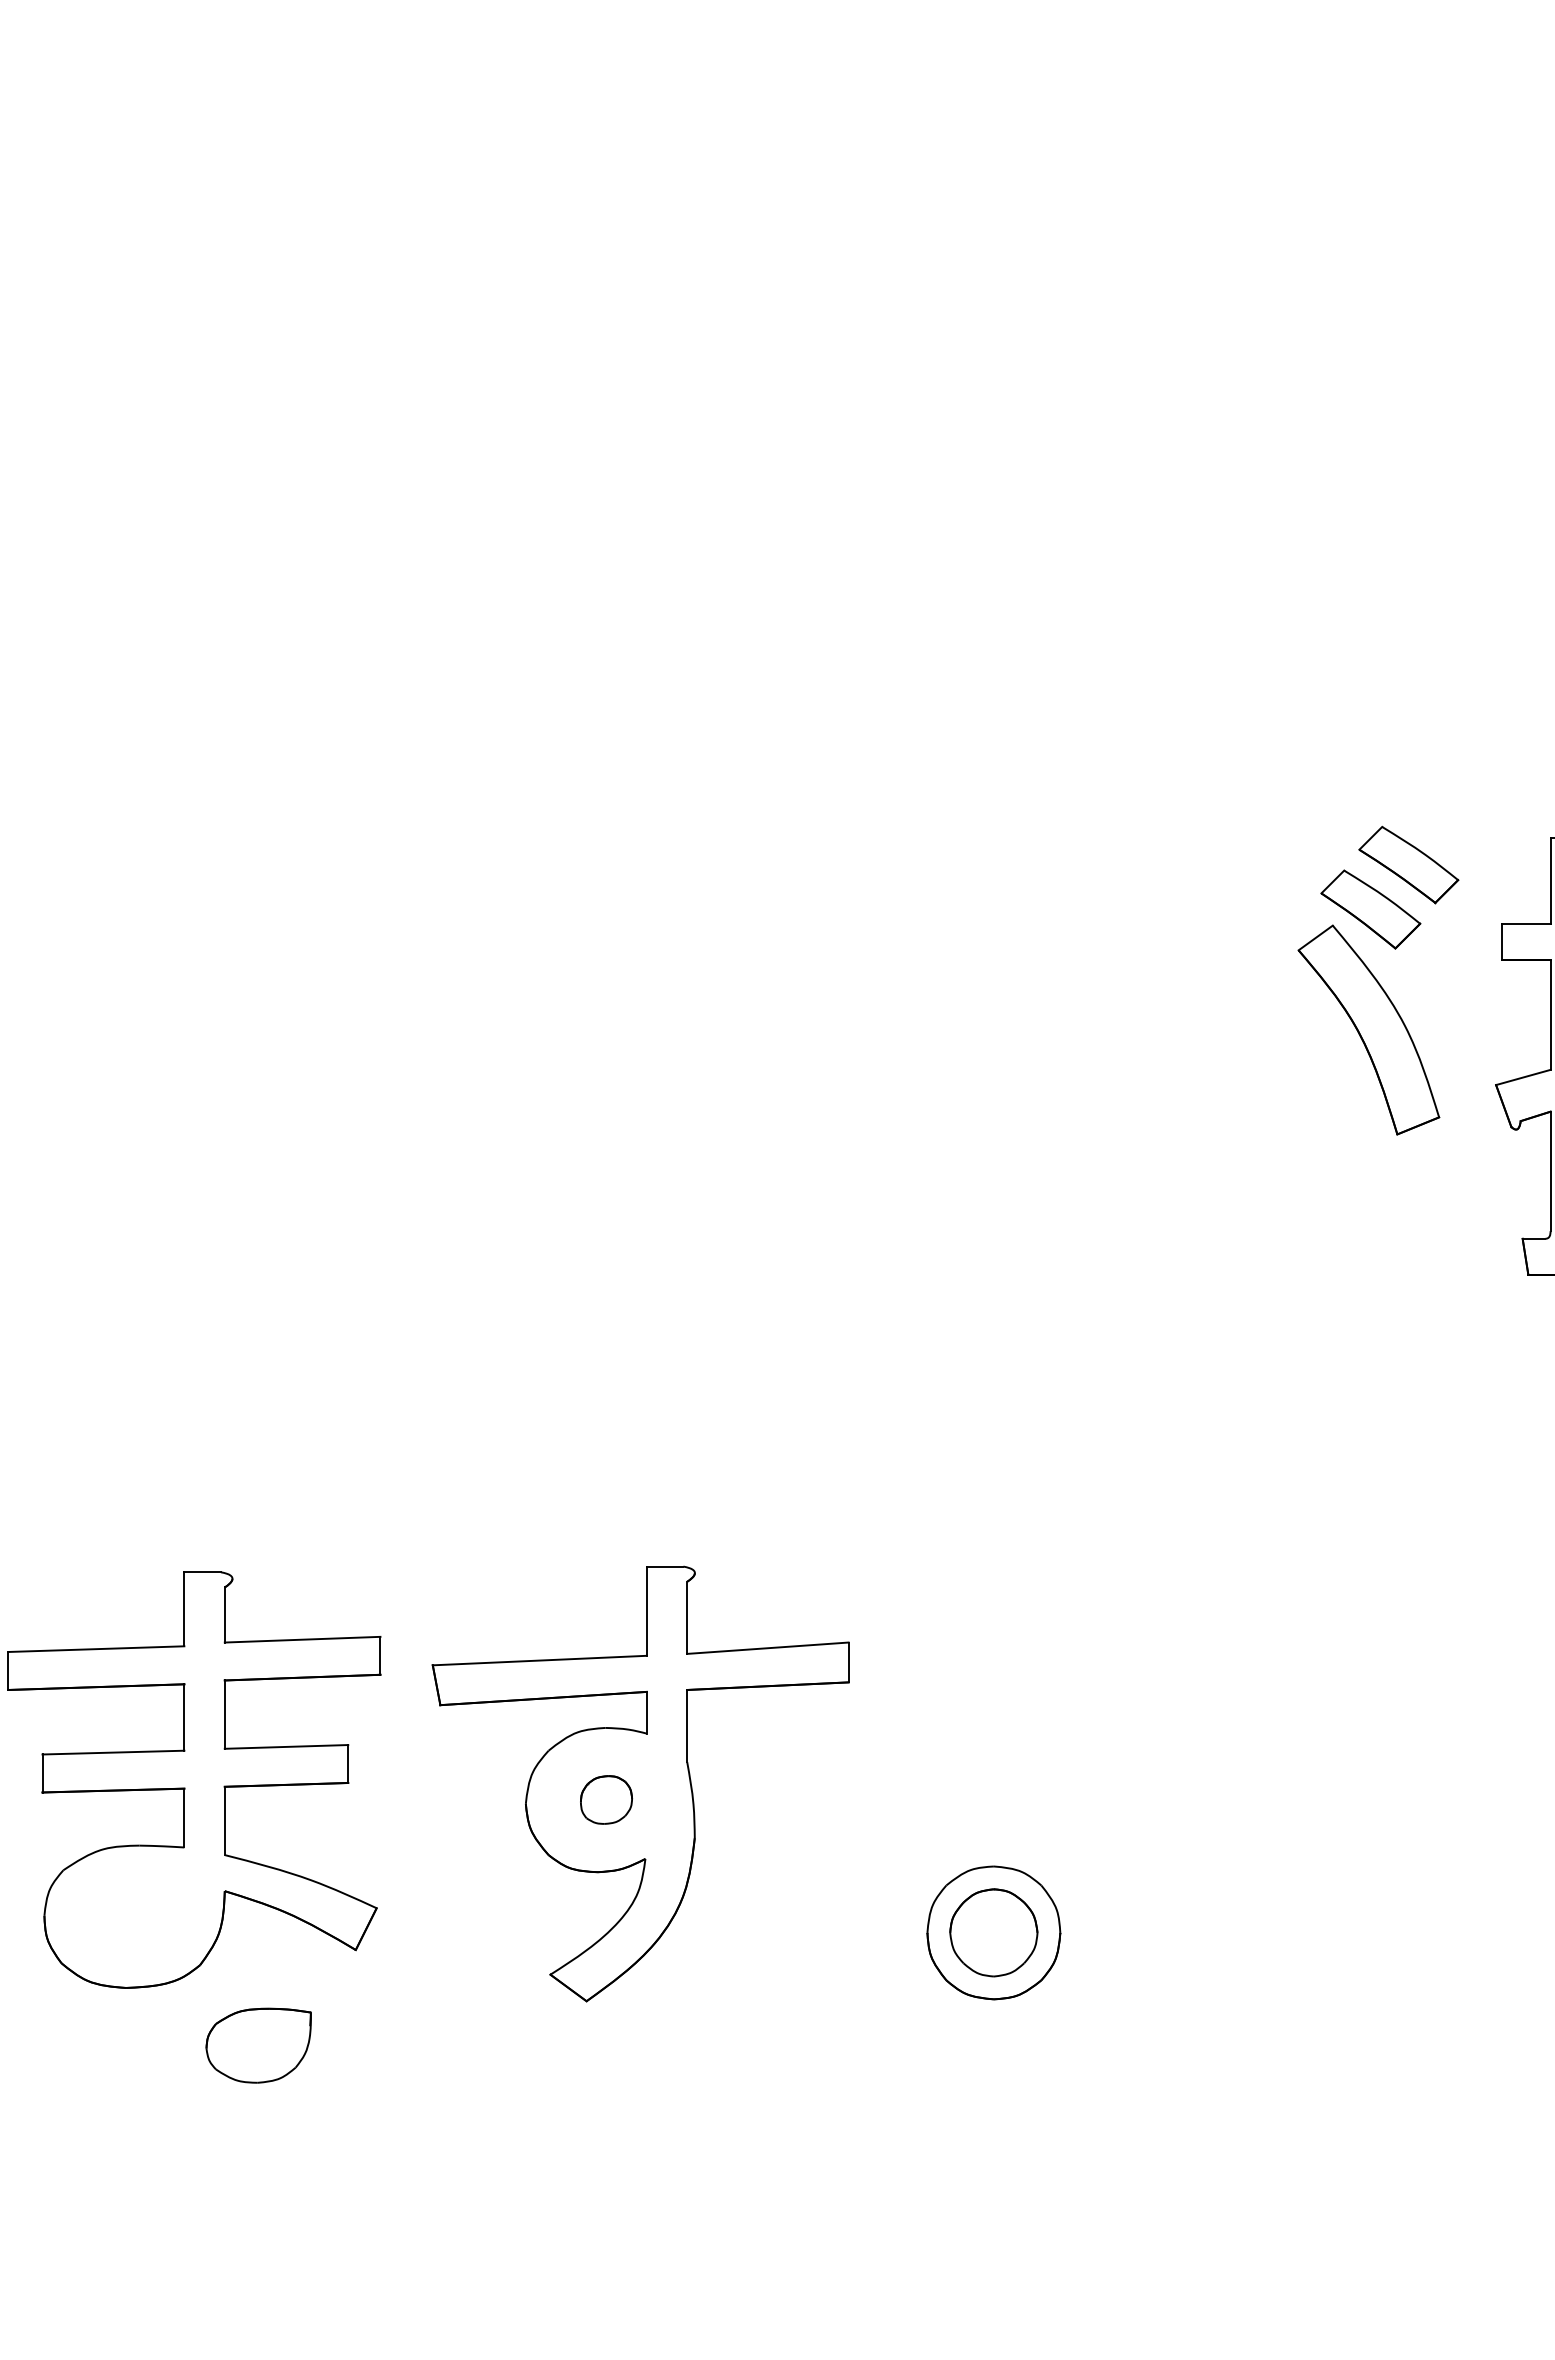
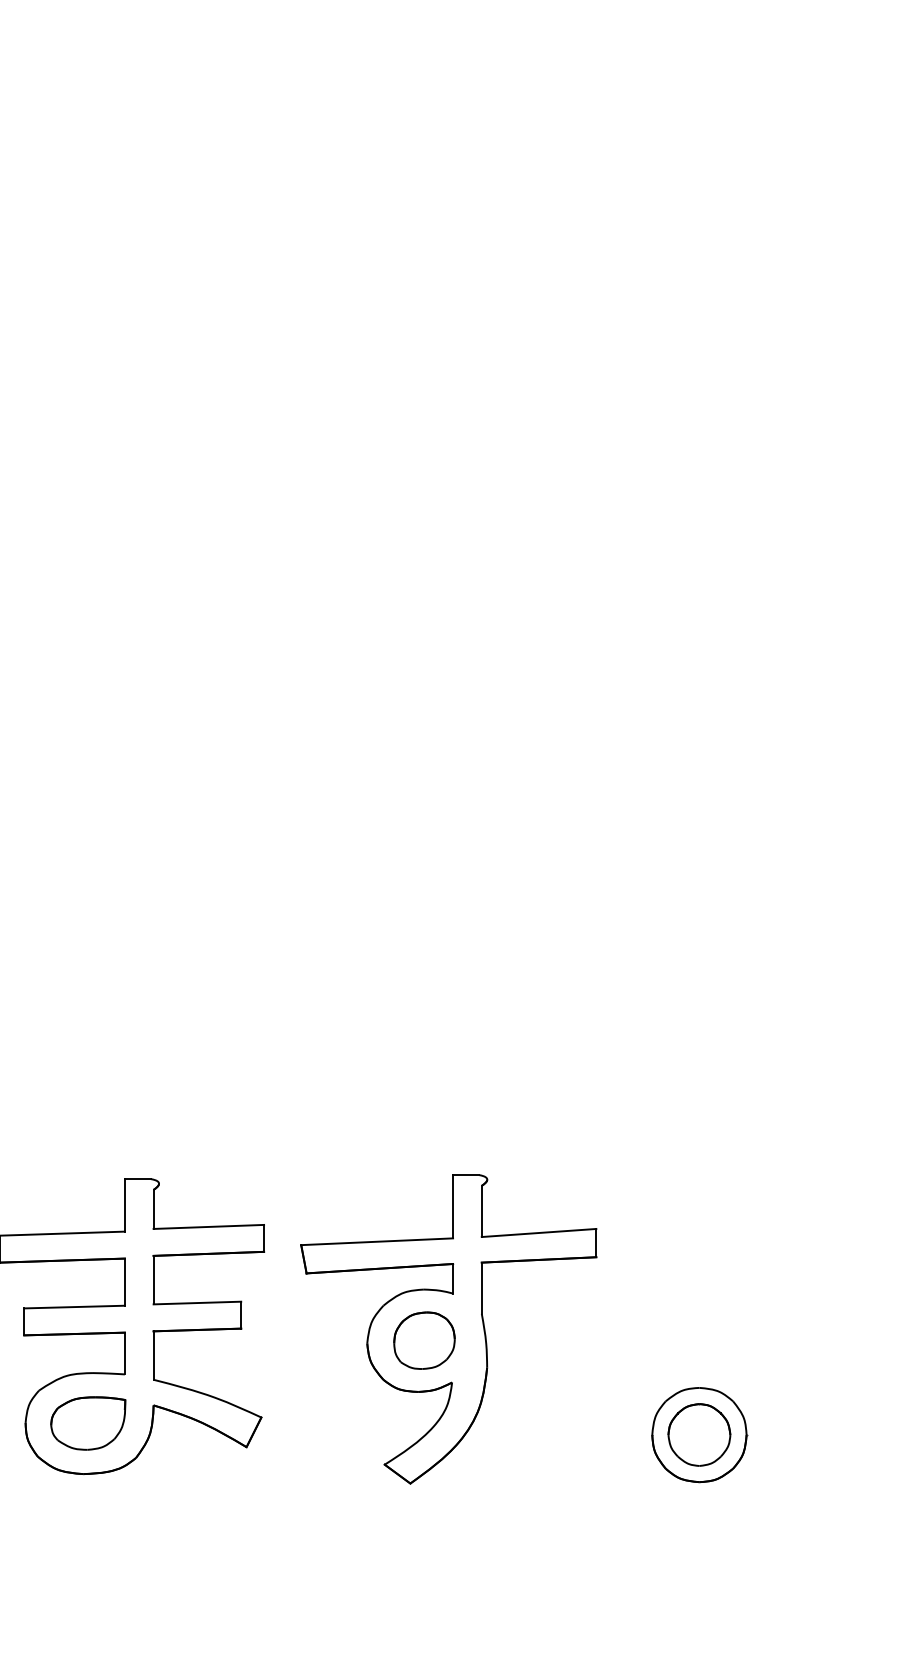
part: (606, 1799) -> (424, 1340), size x1.67
part: (258, 2045) -> (88, 1423), moved

